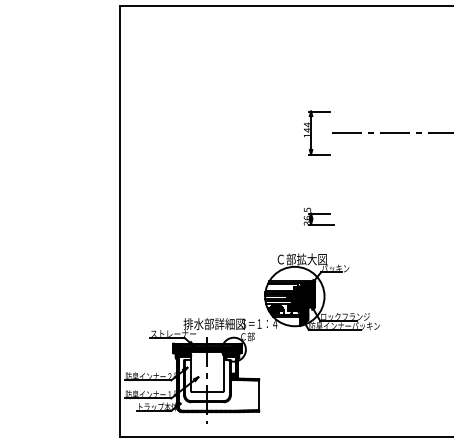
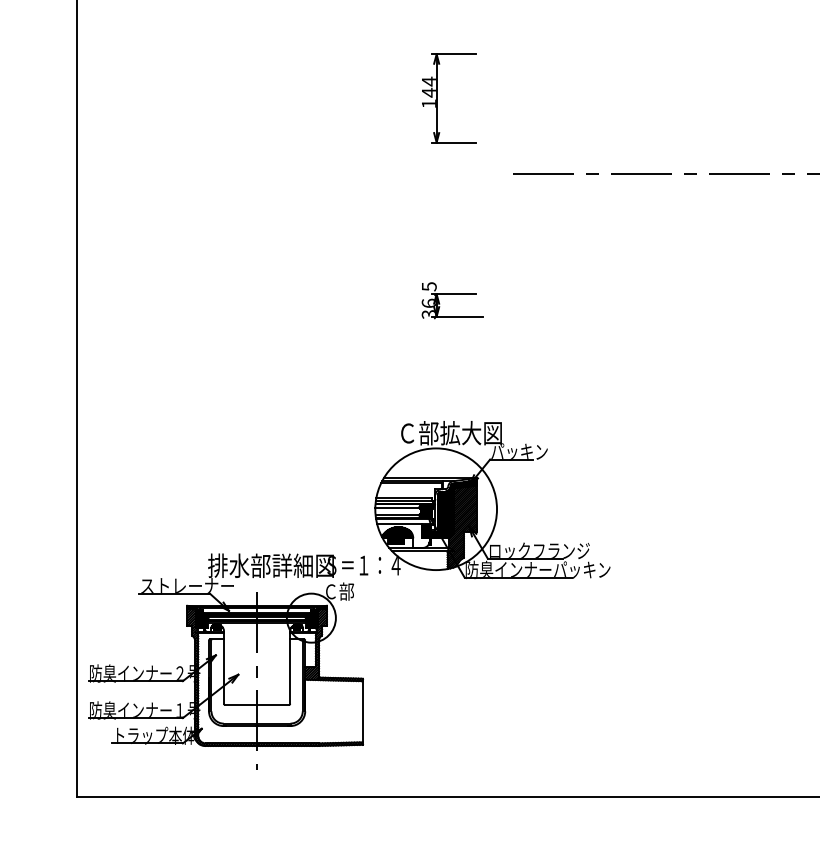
part: (317, 132) -> (449, 97), moved
part: (318, 216) -> (451, 300), moved

